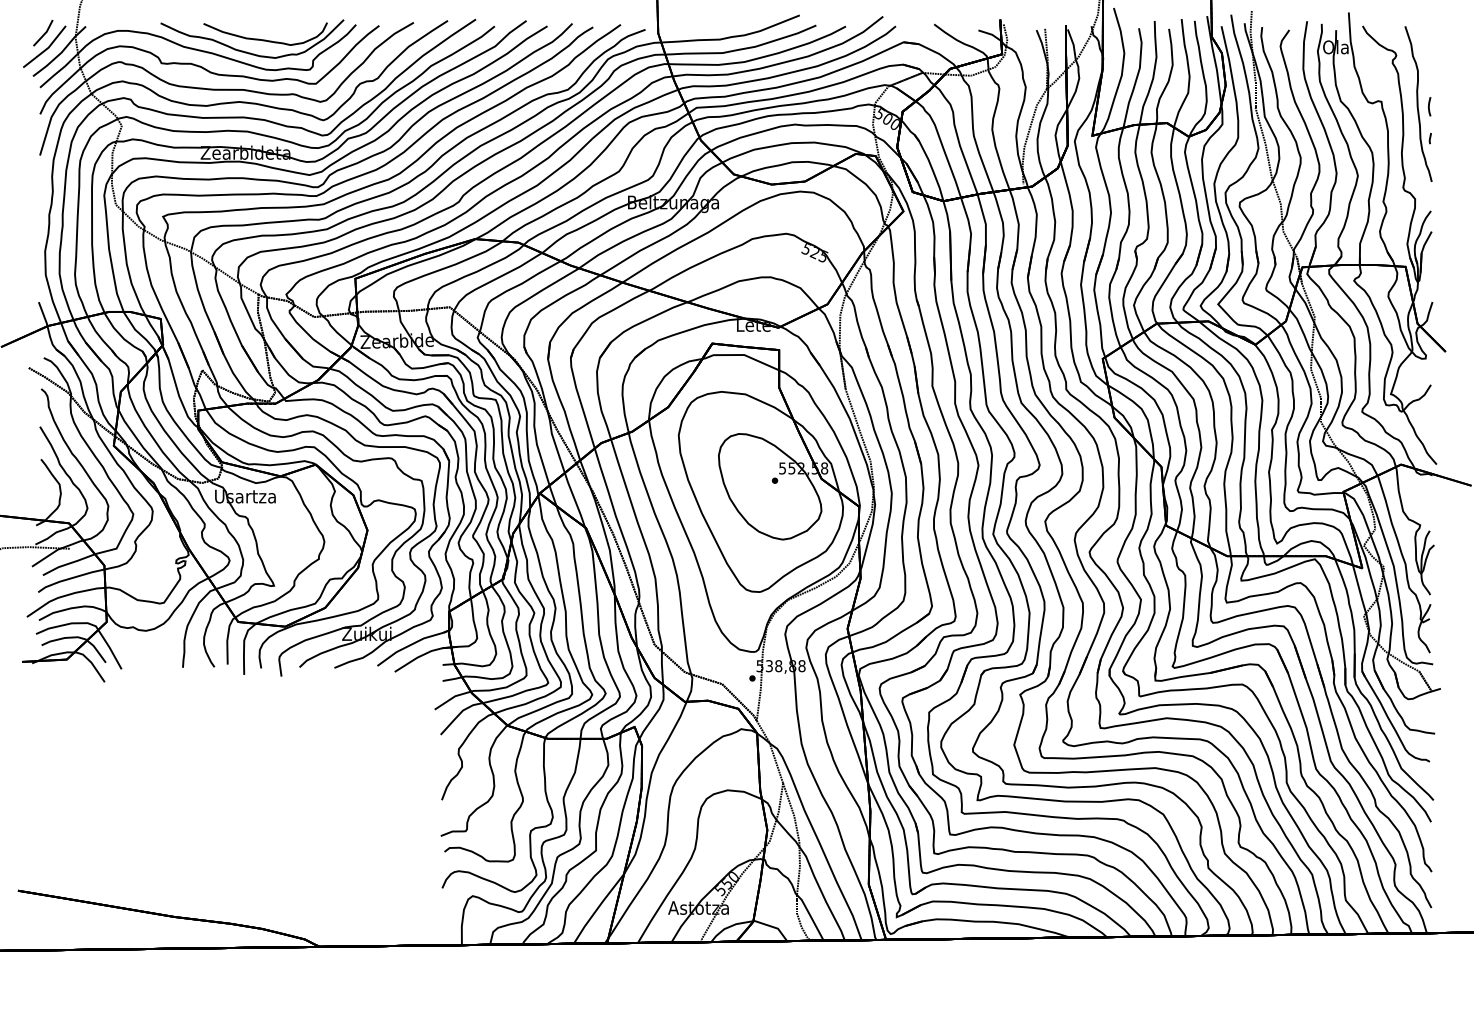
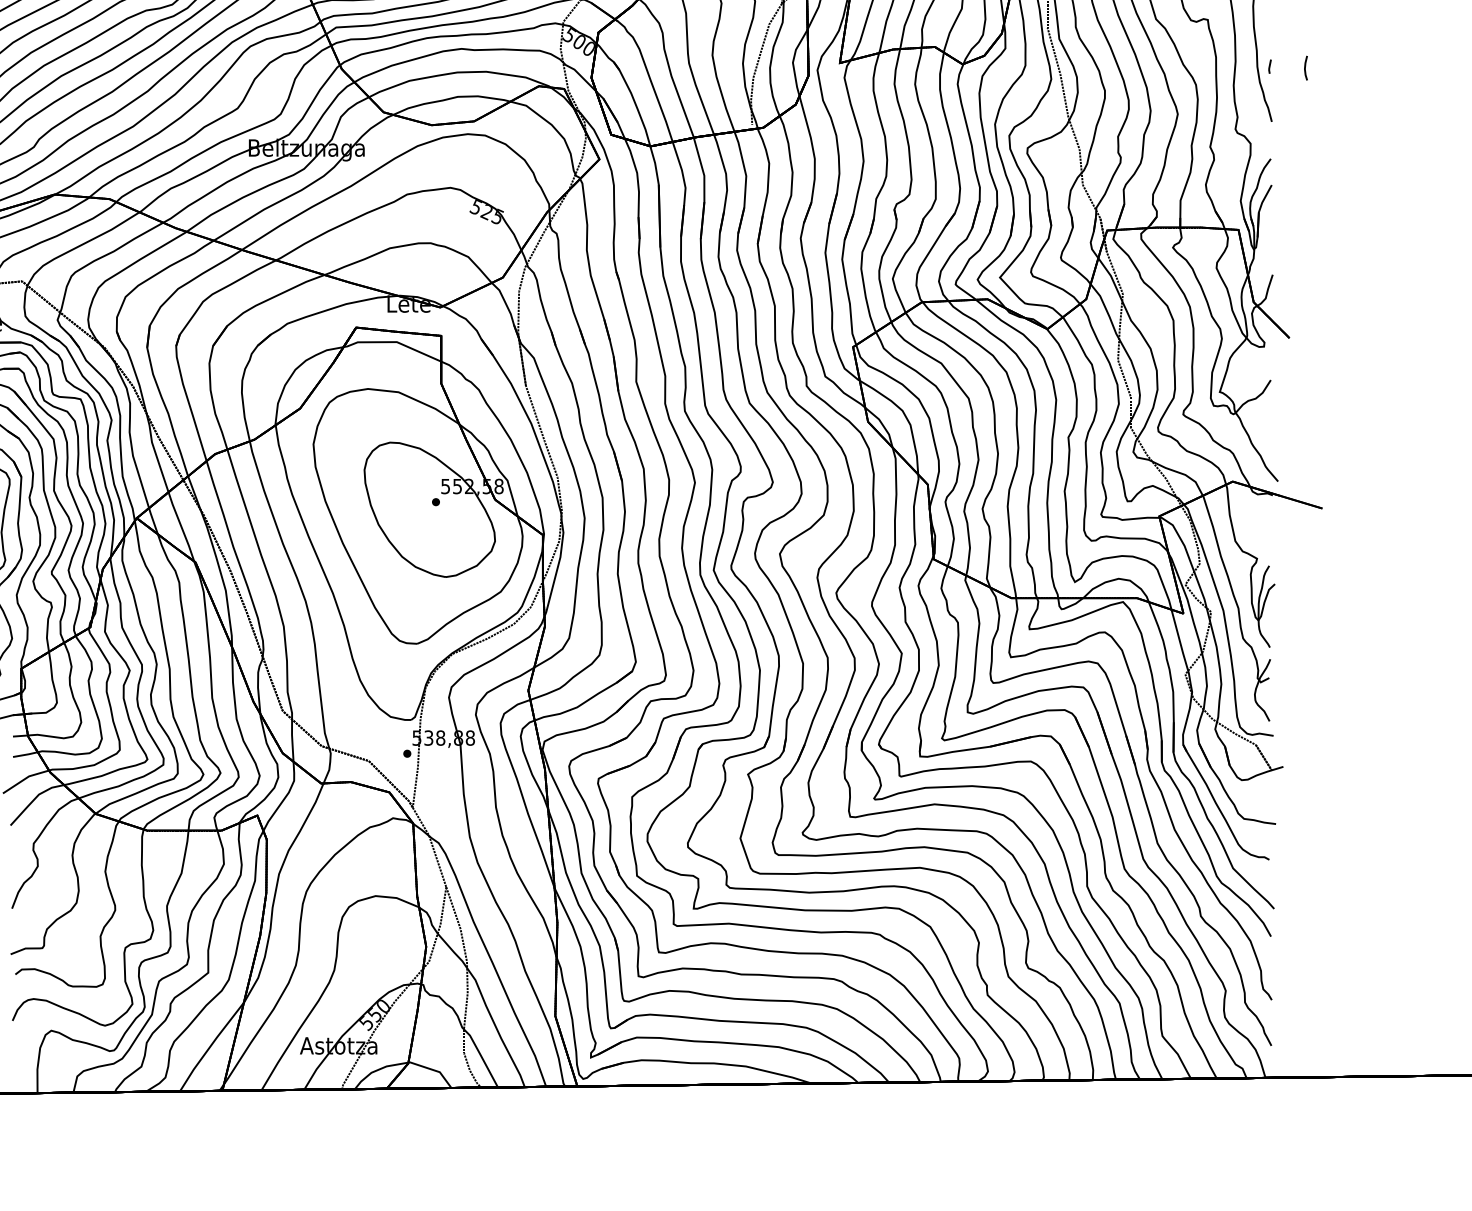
line: (1429, 106) -> (1305, 67), moved

